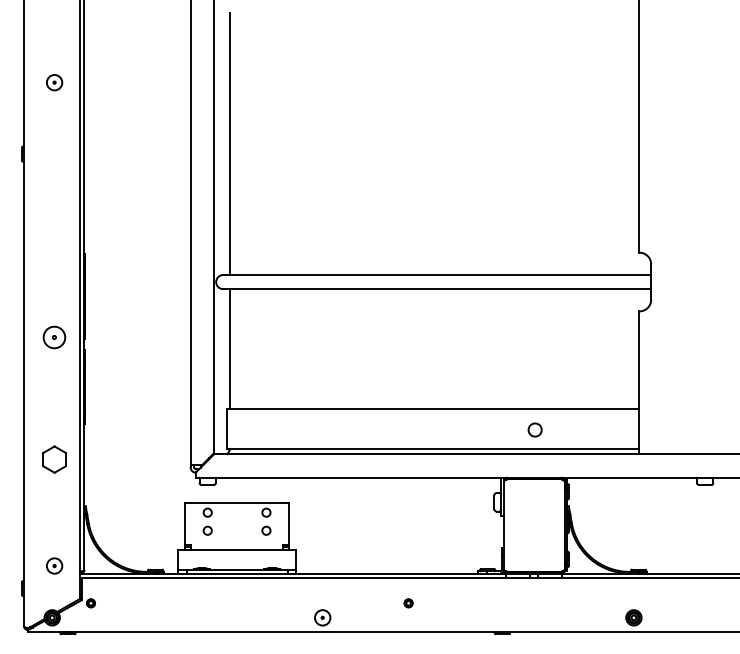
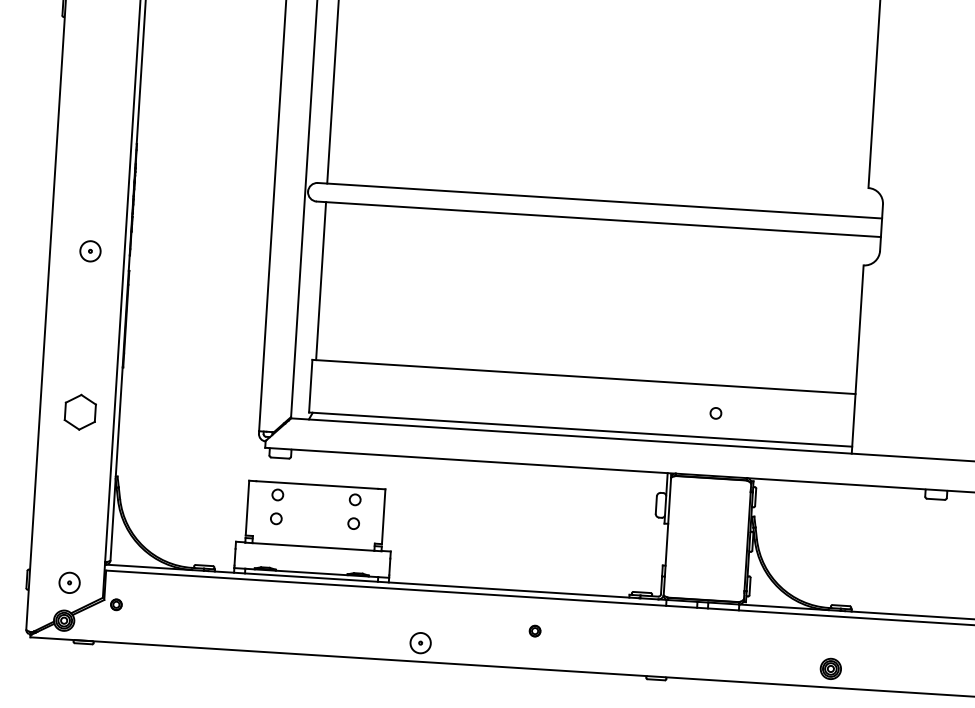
part: (54, 337) -> (90, 251), size x0.71
part: (534, 430) -> (715, 413), size x0.62
part: (54, 565) -> (69, 582), moved

